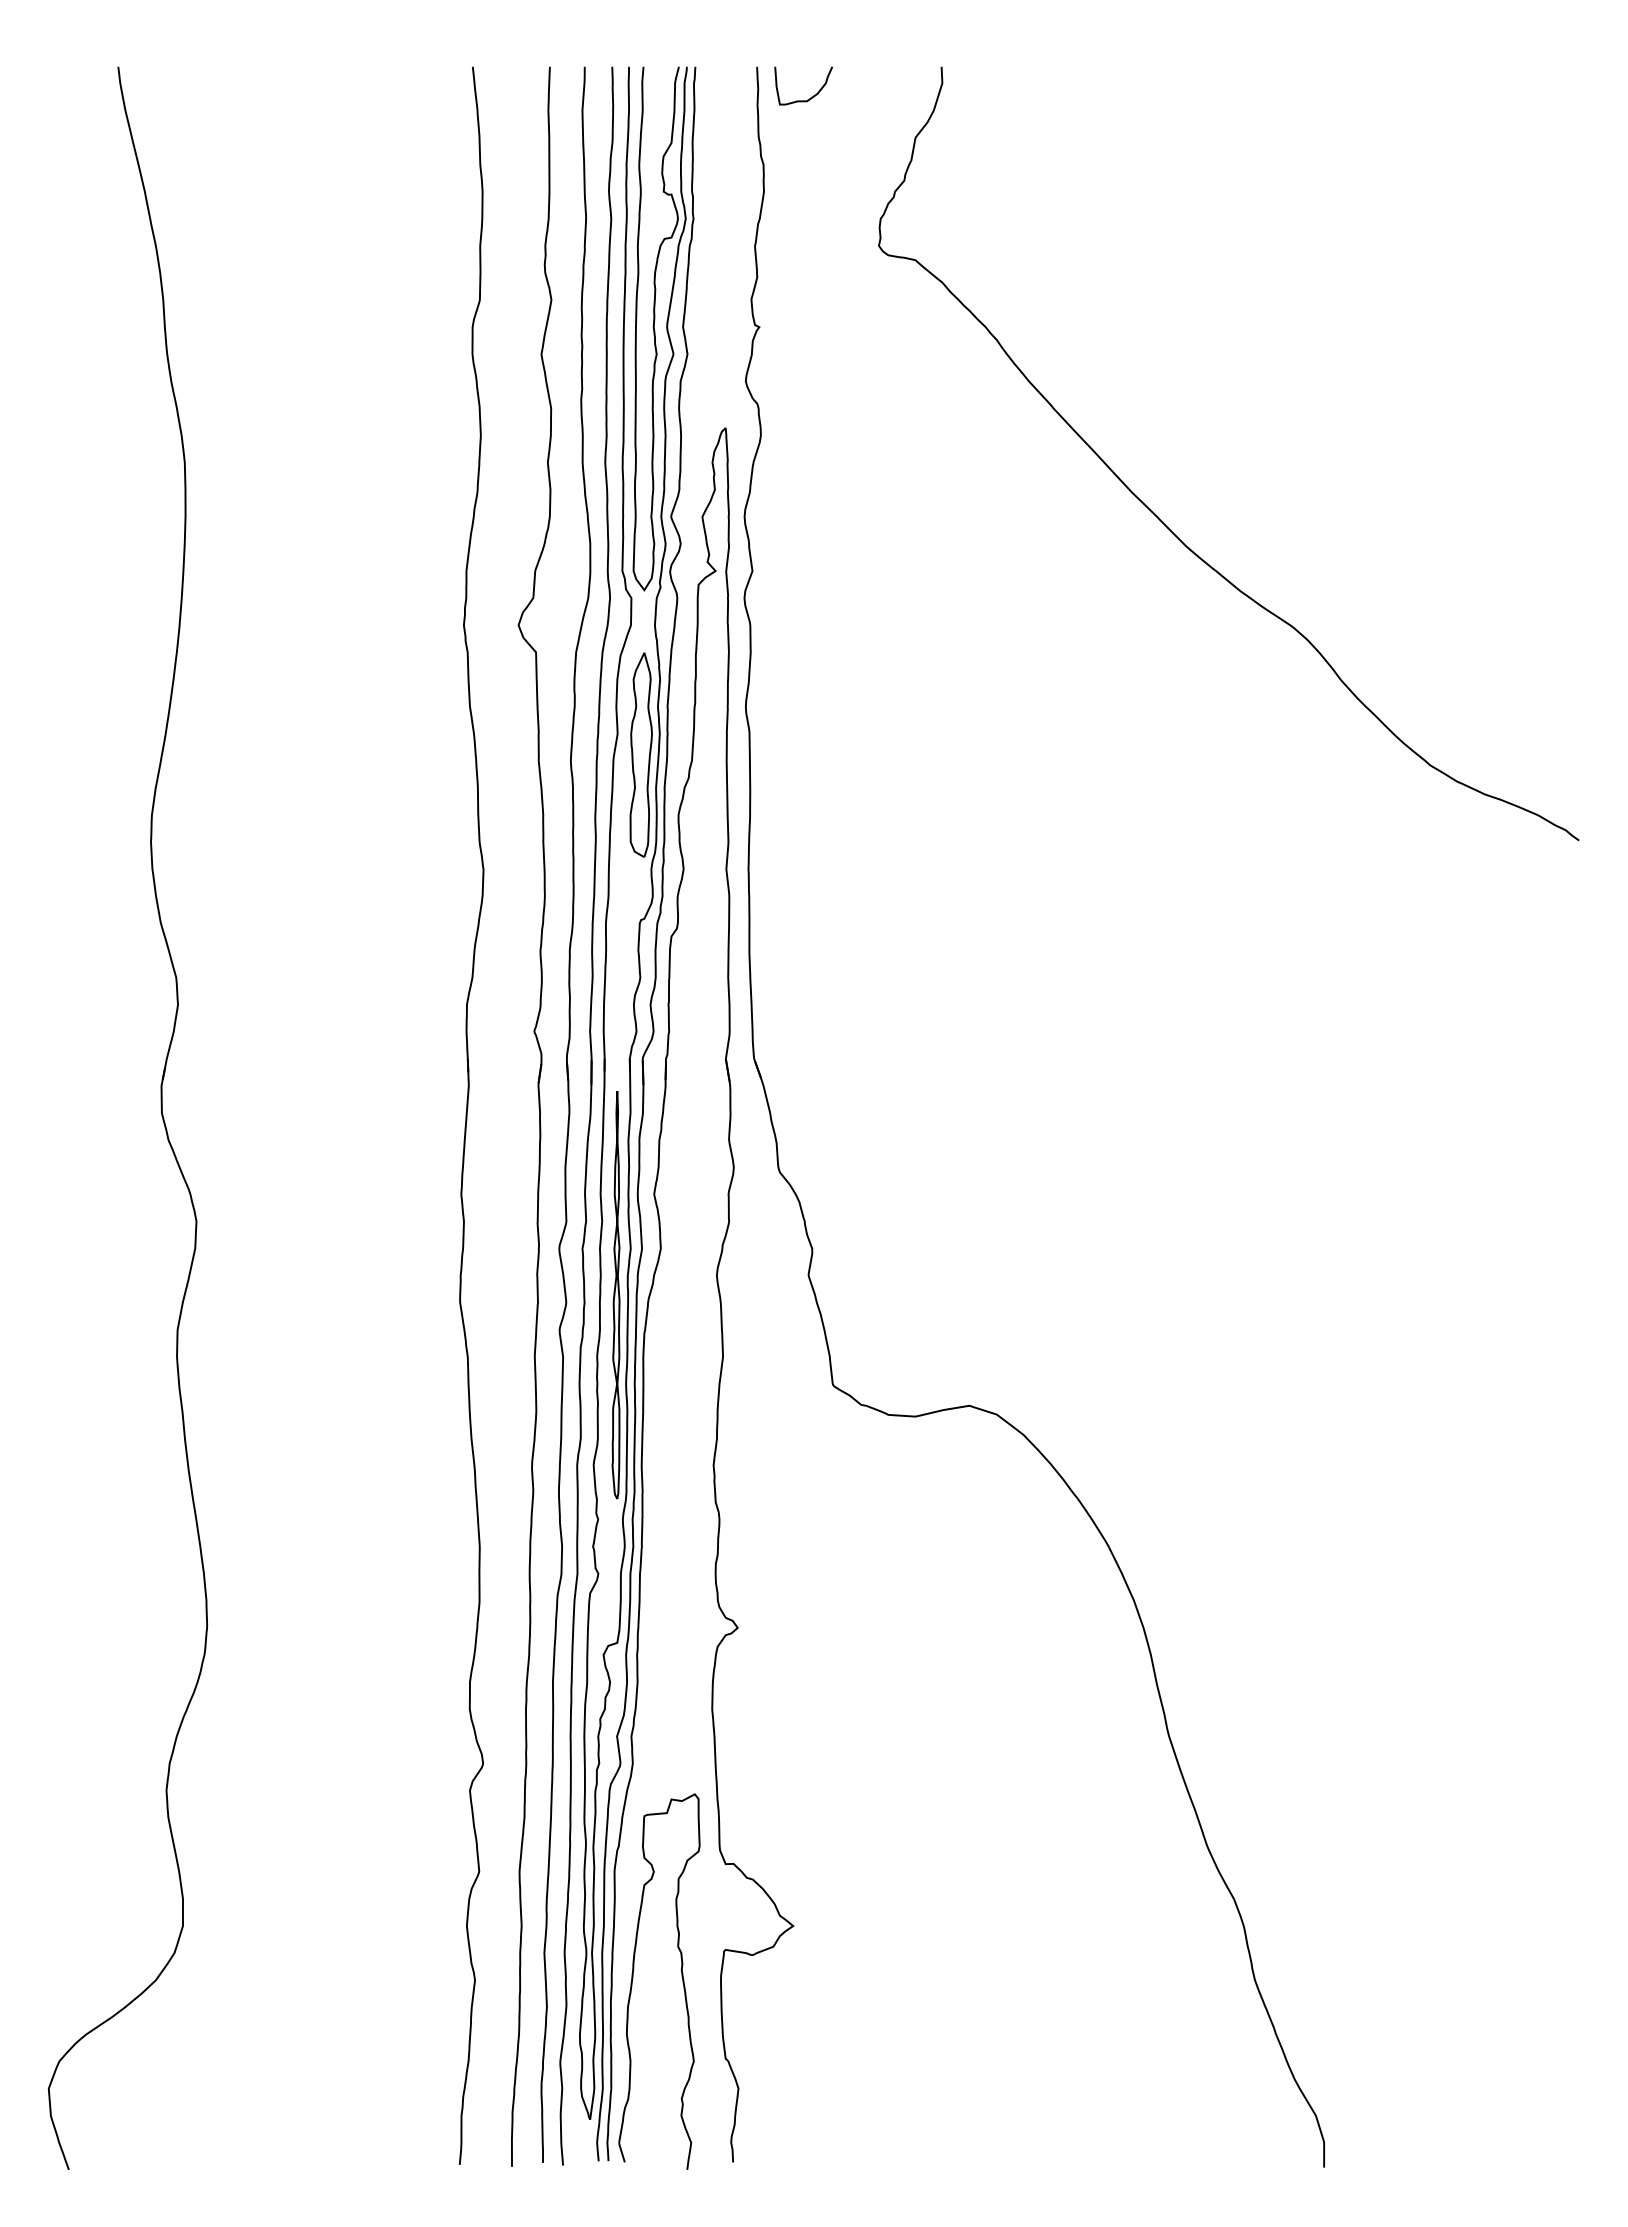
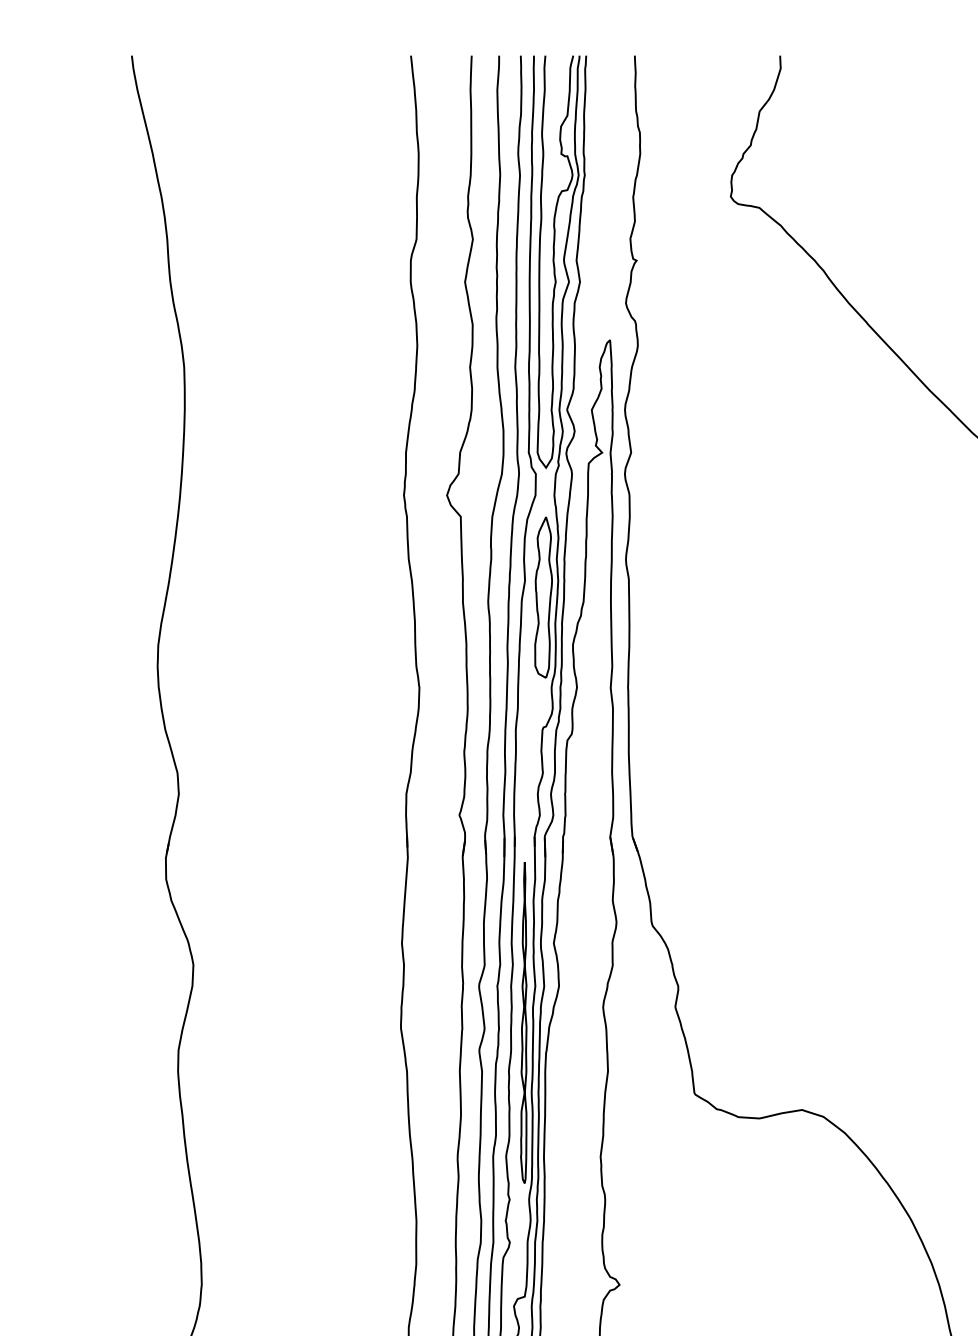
curve: (810, 97) -> (676, 79), removed

